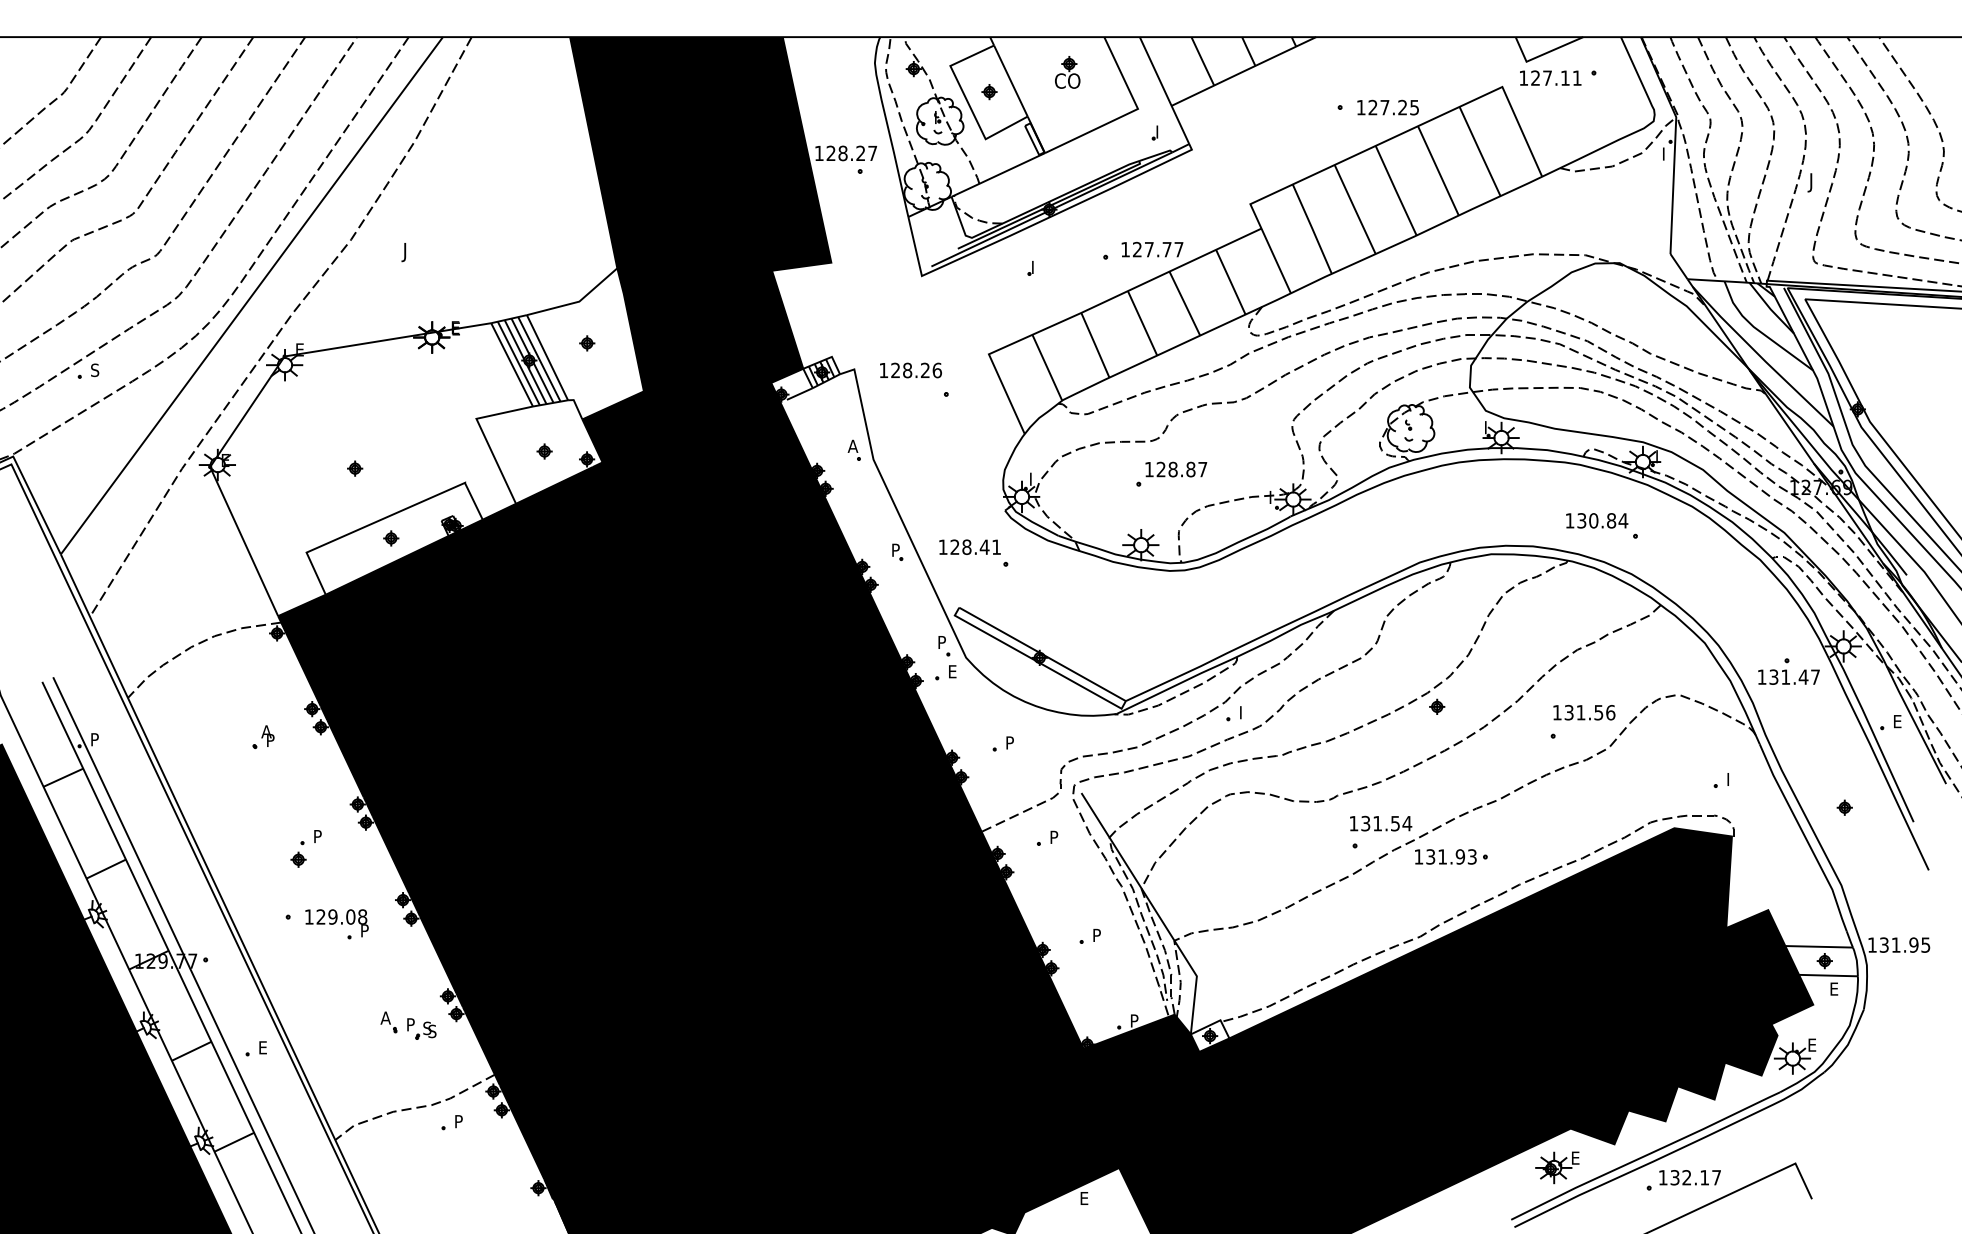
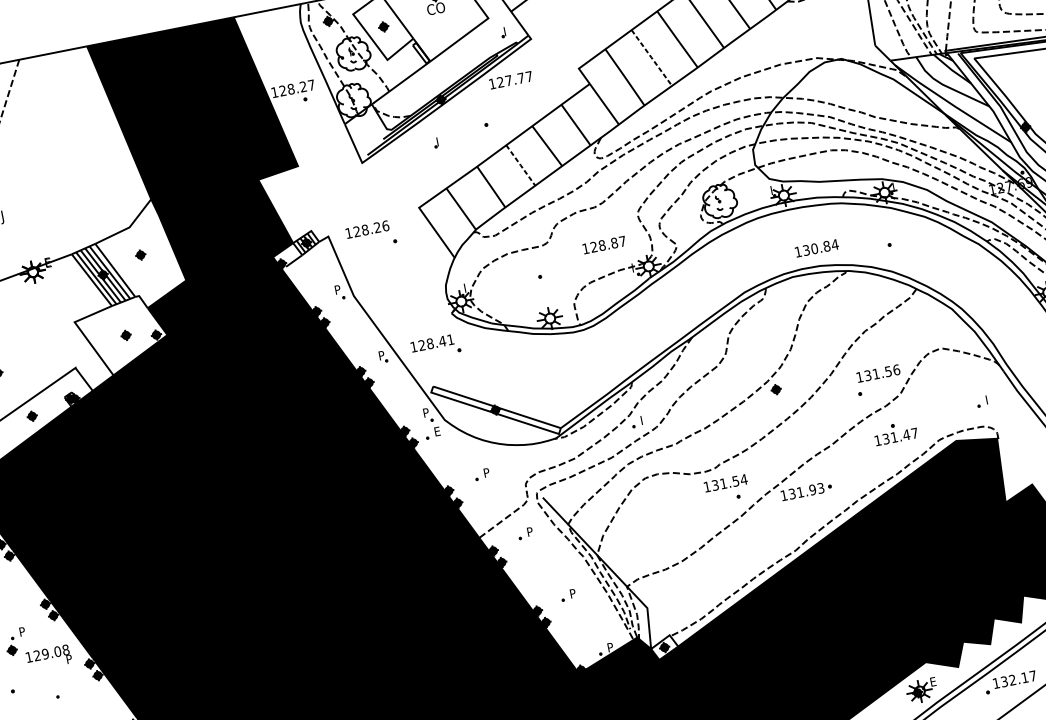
line: (1354, 209) -> (651, 58), solid -> dashed
text: (1152, 249) -> (511, 80), moved
line: (1142, 323) -> (520, 165), solid -> dashed
text: (852, 445) -> (337, 289), A -> P
text: (1176, 469) -> (604, 245), moved
text: (1597, 520) -> (817, 248), moved
part: (1788, 671) -> (895, 433), moved
text: (1381, 823) -> (726, 483), moved
text: (336, 923) -> (48, 658), moved

